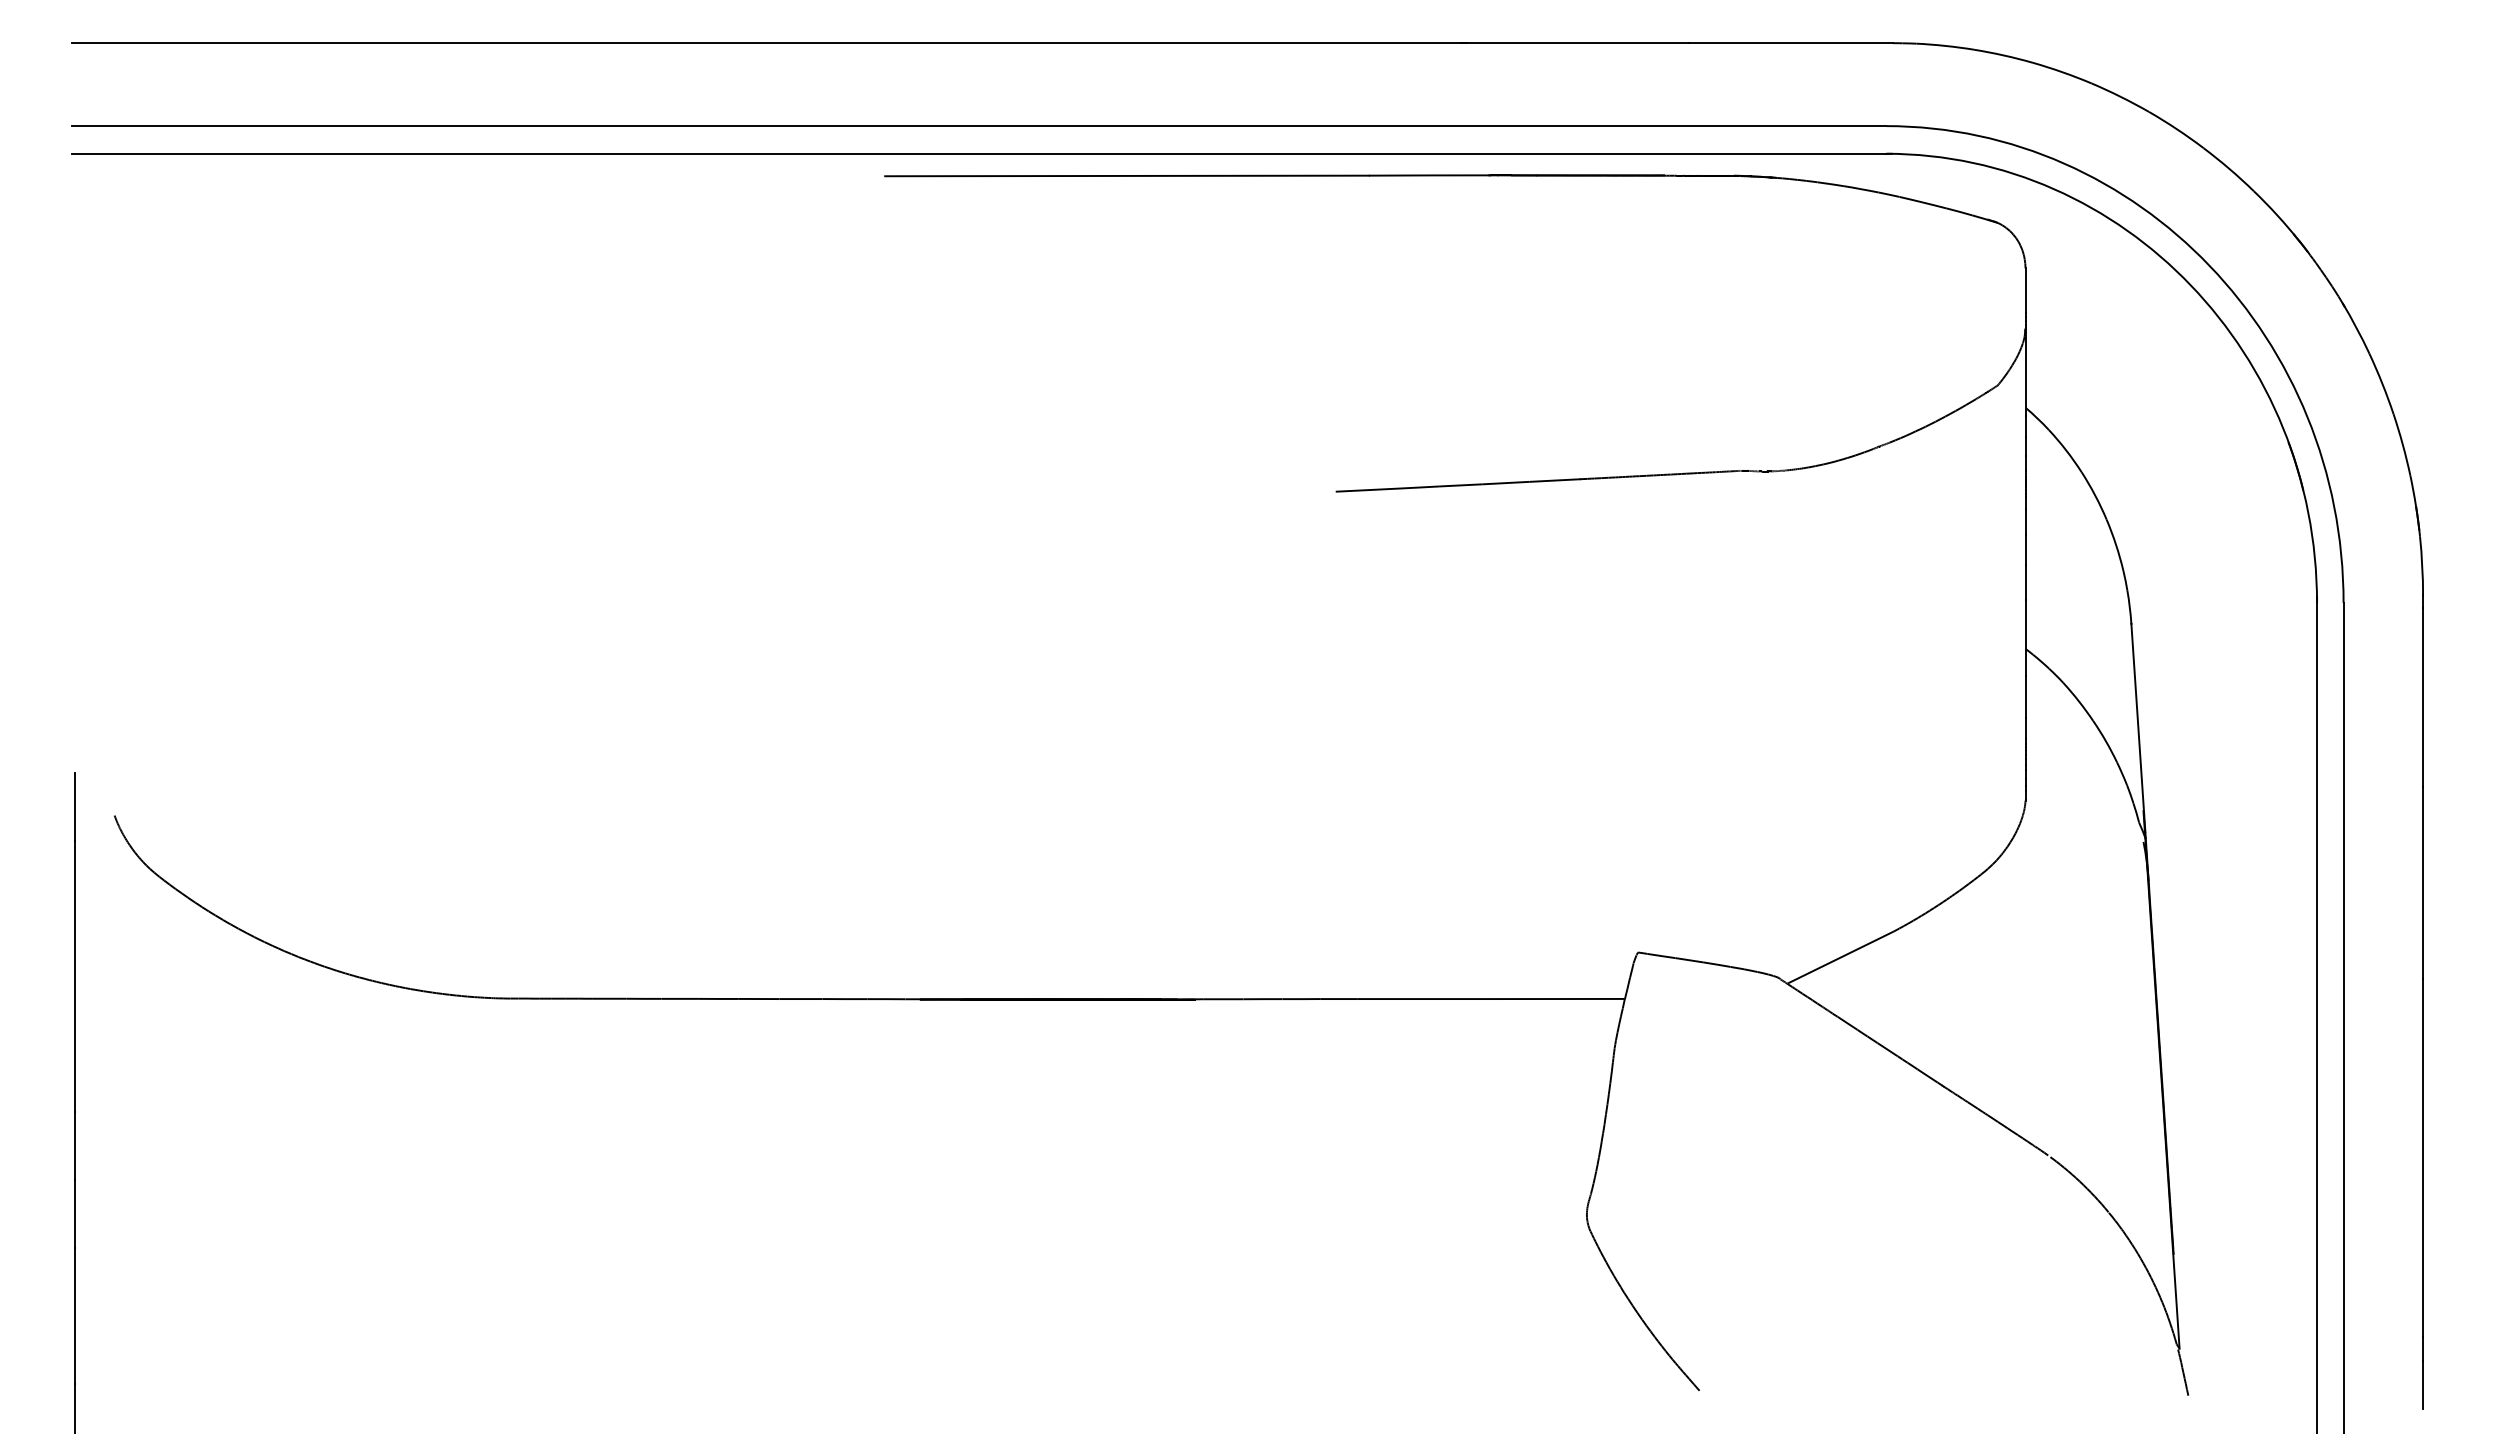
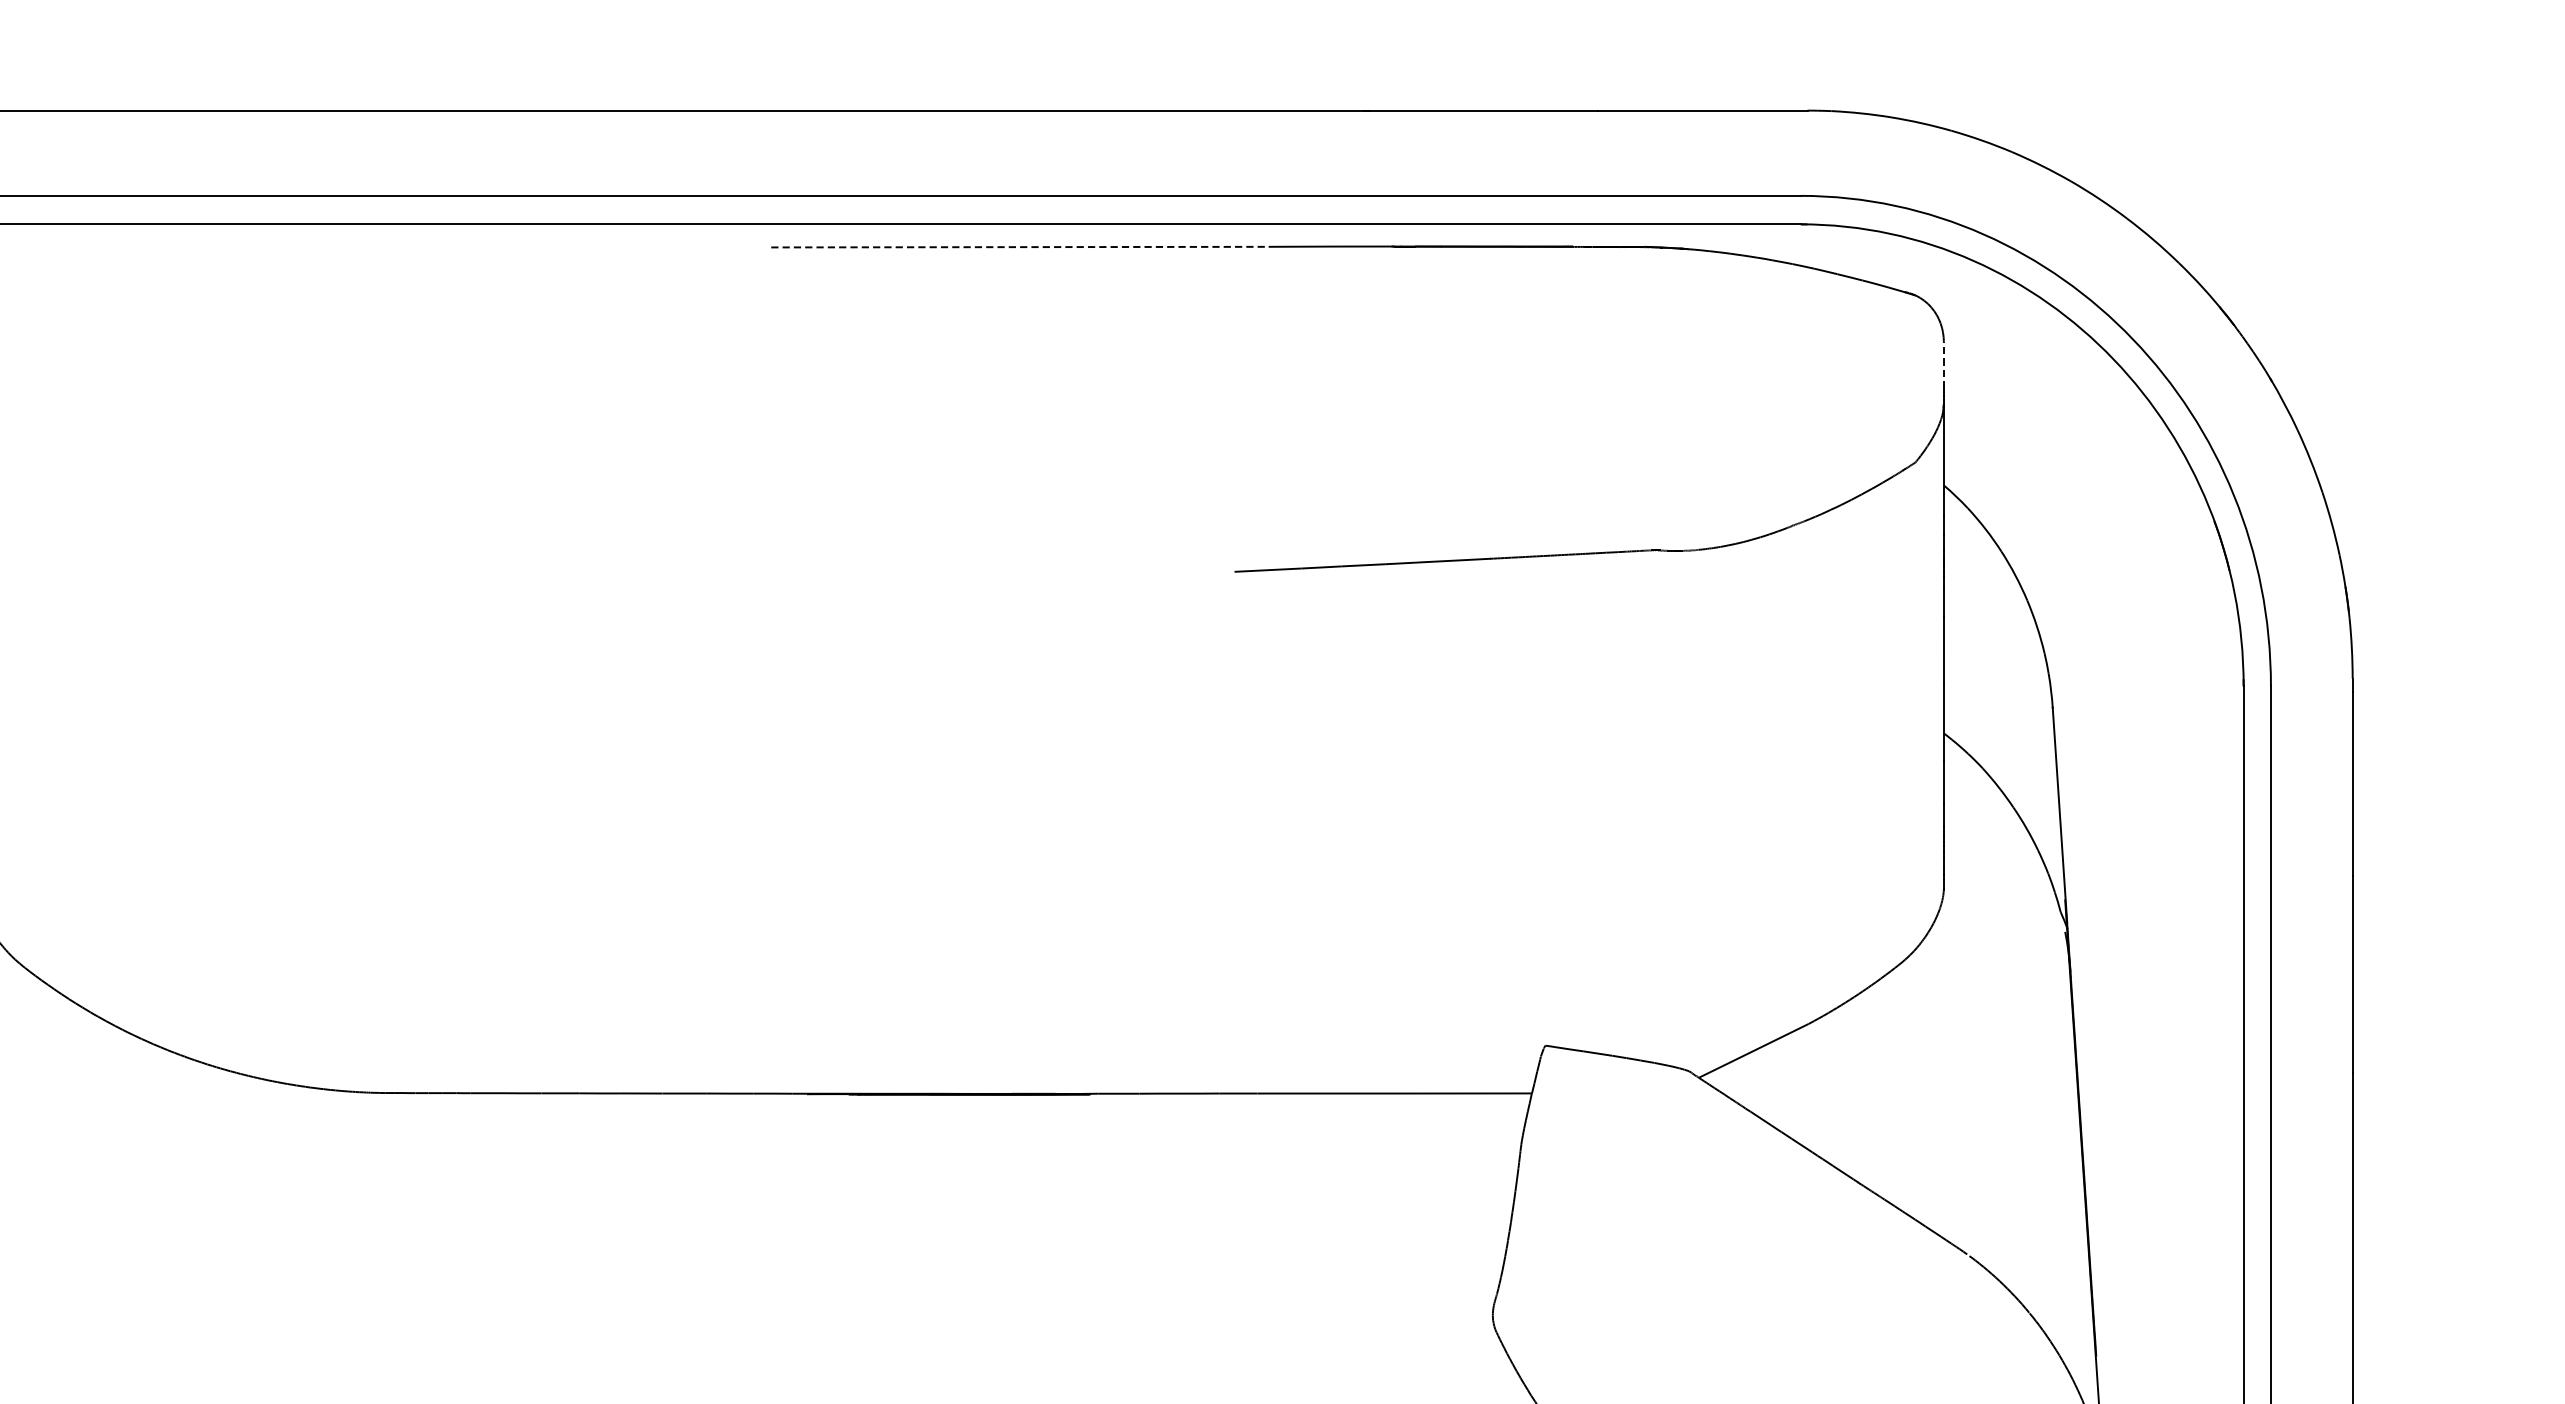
line: (1127, 175) -> (1020, 246), solid -> dashed
line: (2025, 290) -> (1943, 364), solid -> dashed

